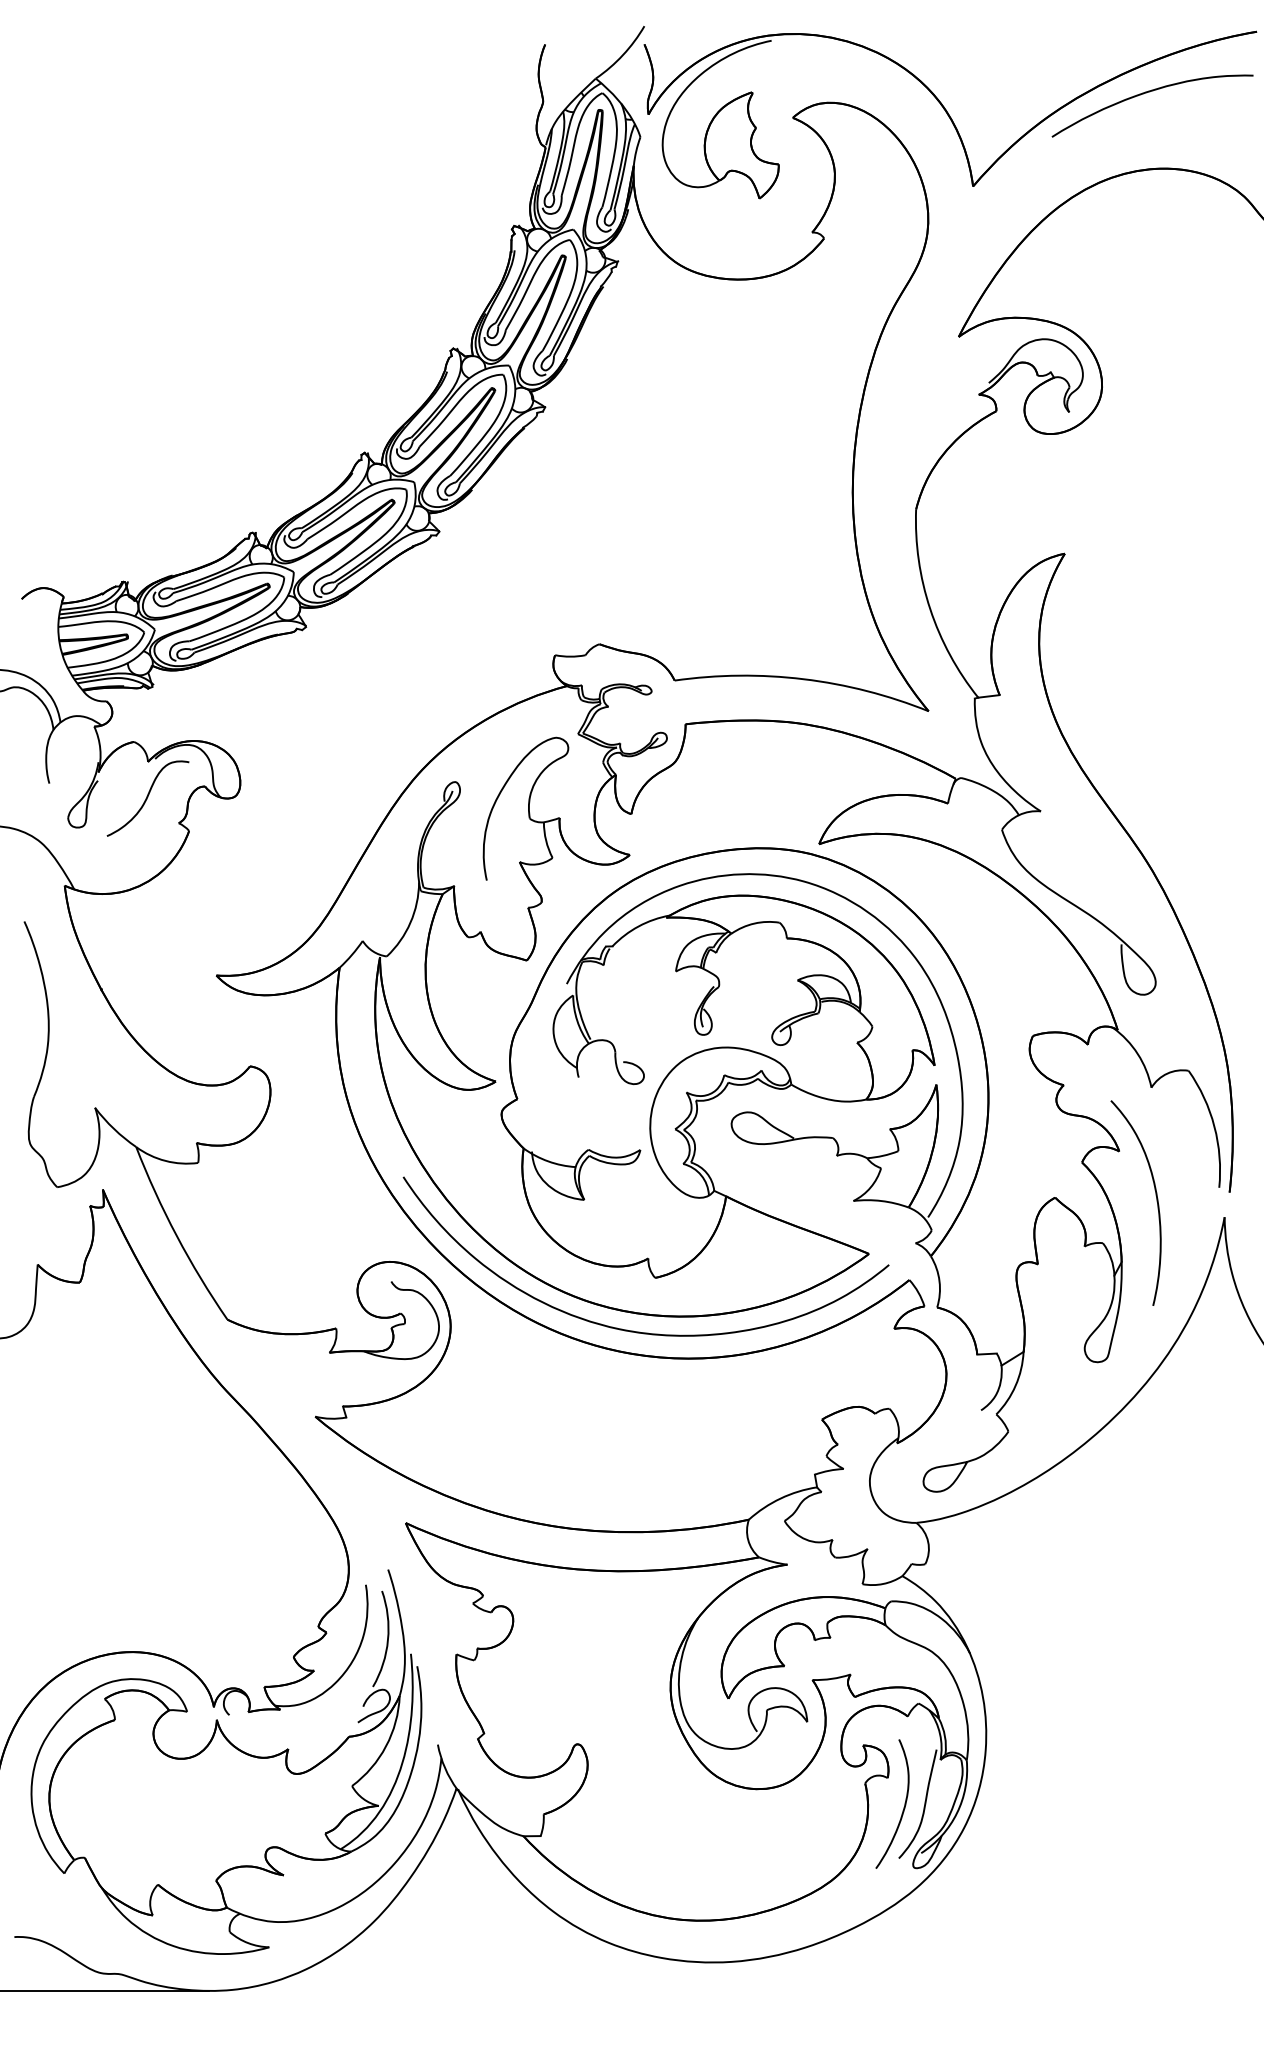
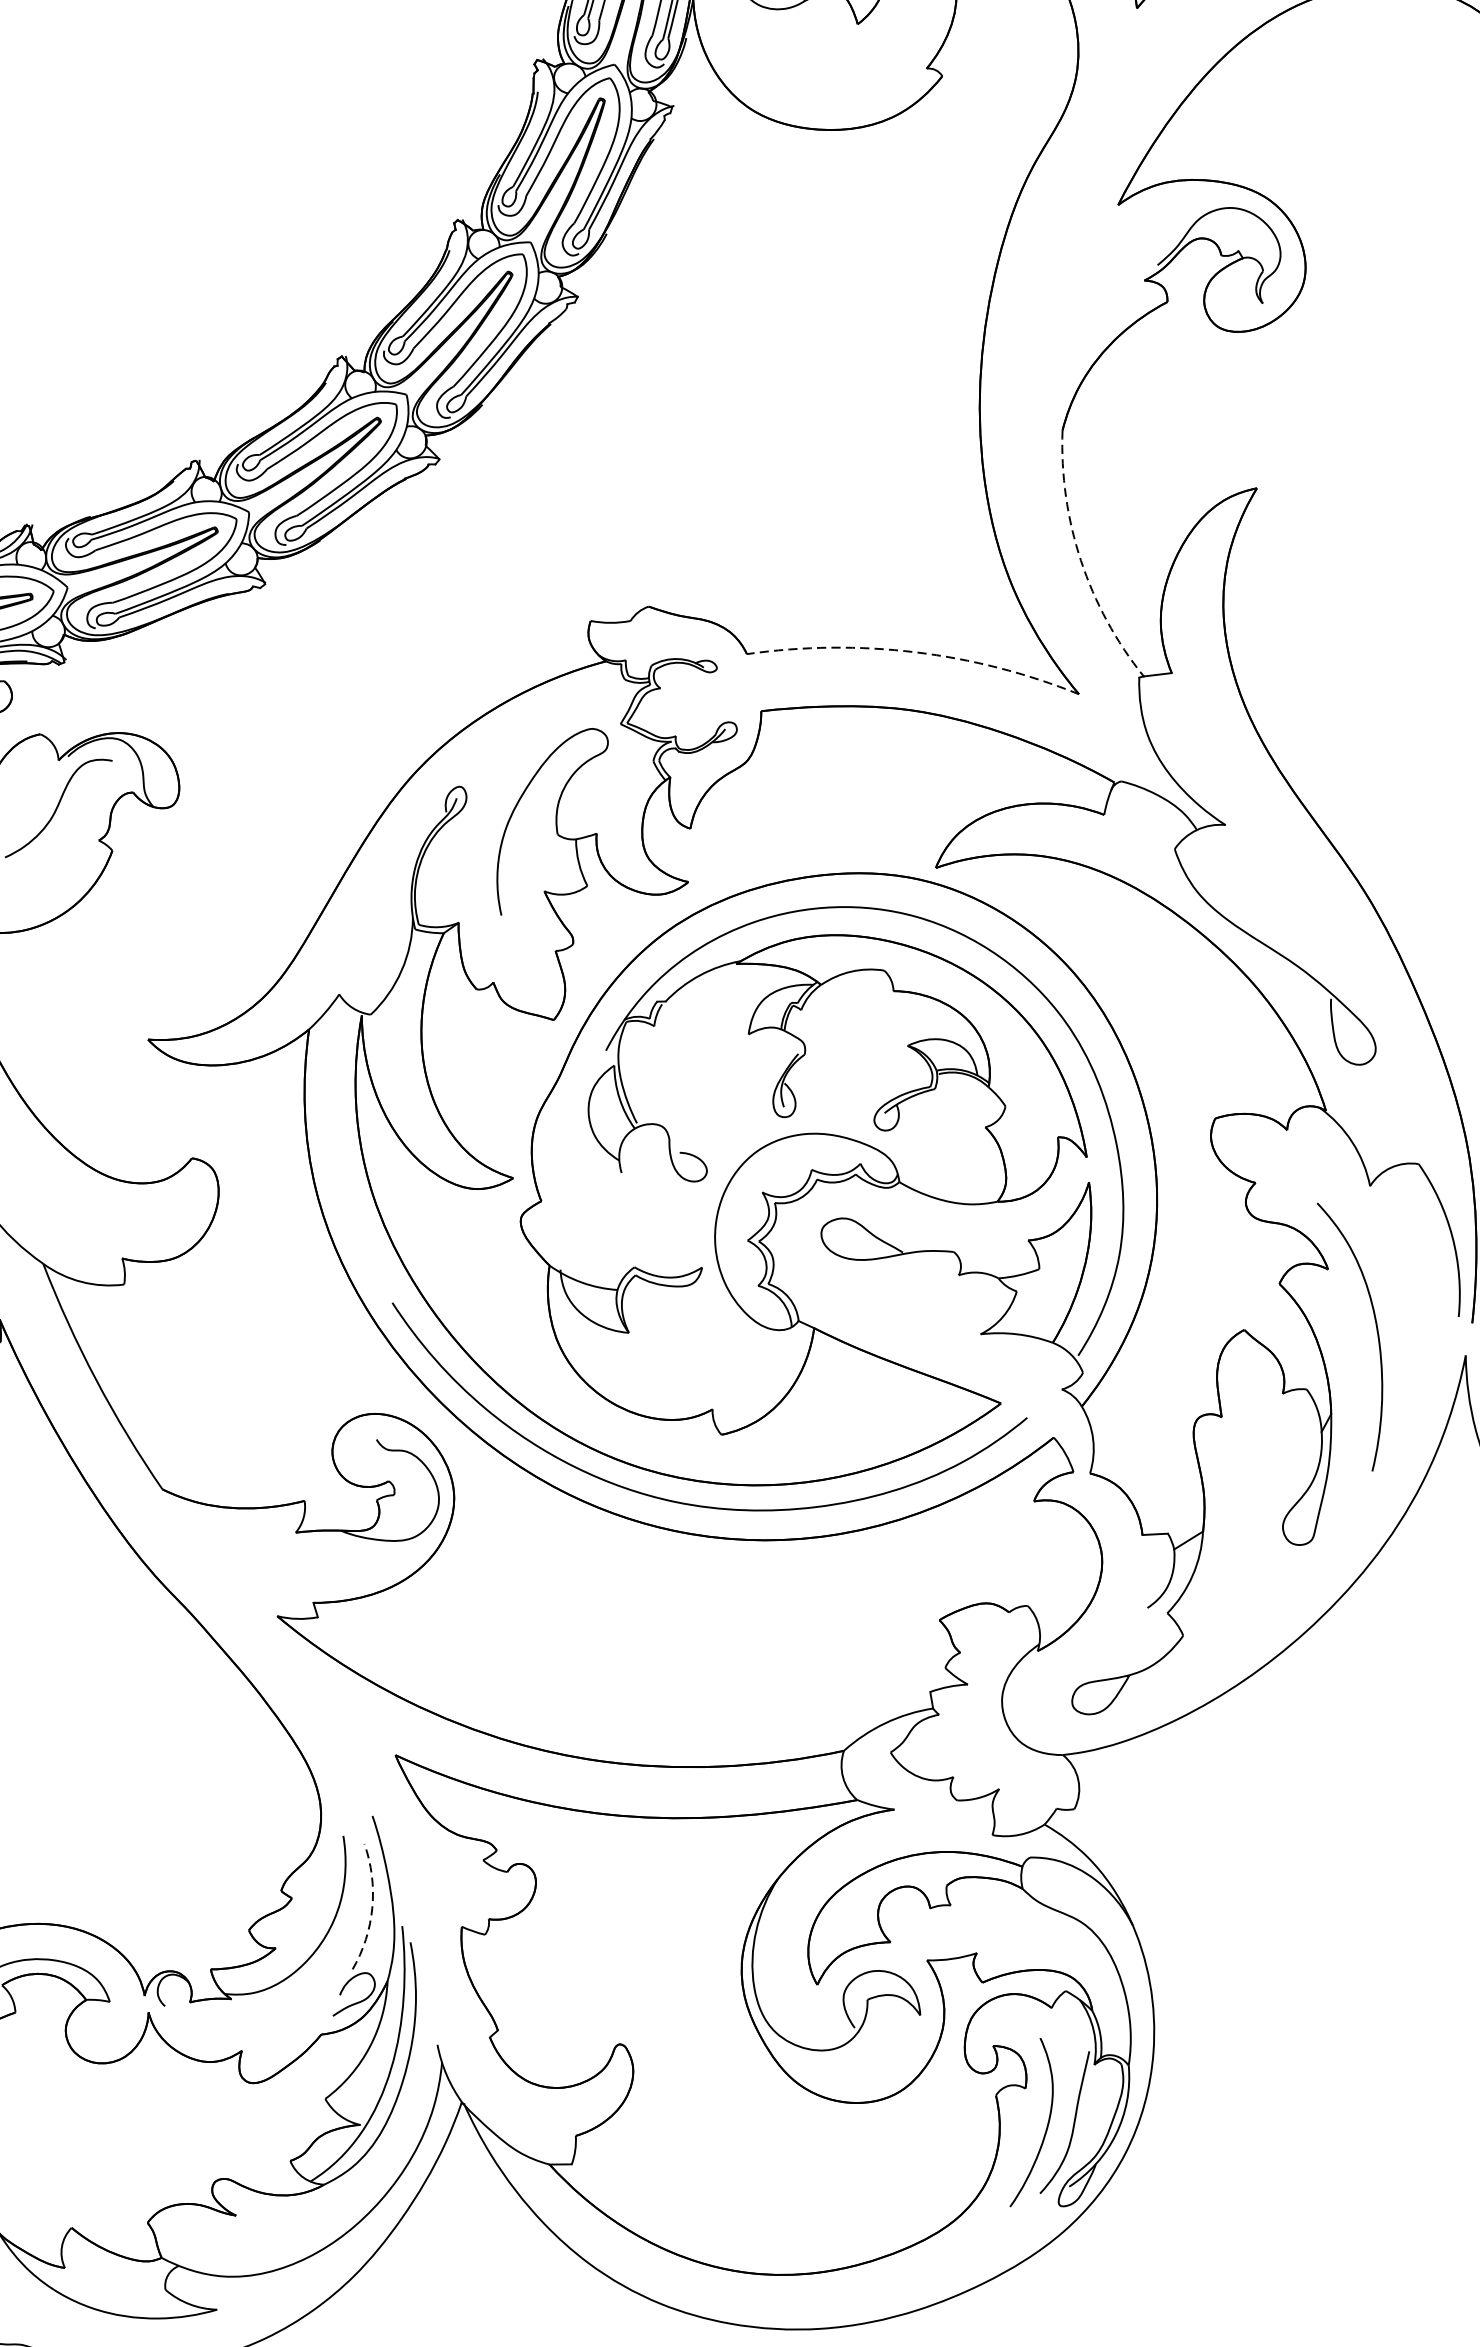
arc: (930, 609) -> (1081, 561), solid -> dashed
arc: (803, 679) -> (915, 652), solid -> dashed
arc: (388, 1639) -> (372, 1907), solid -> dashed

